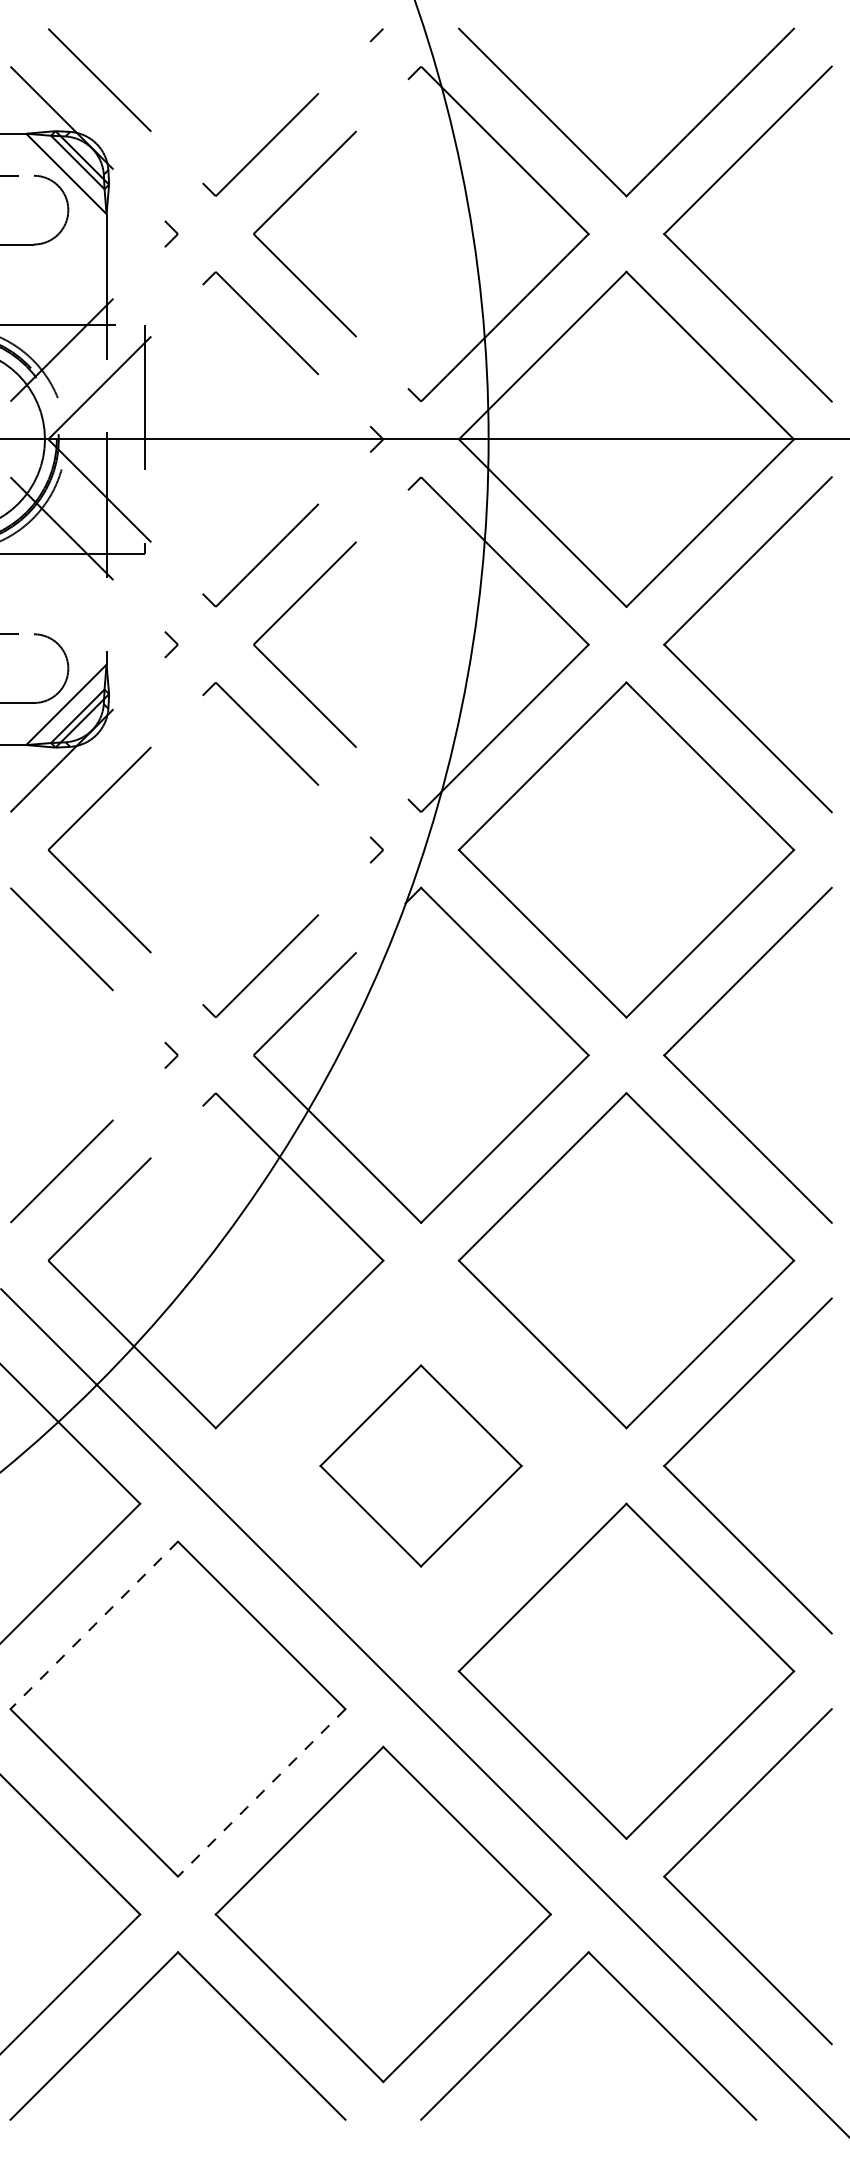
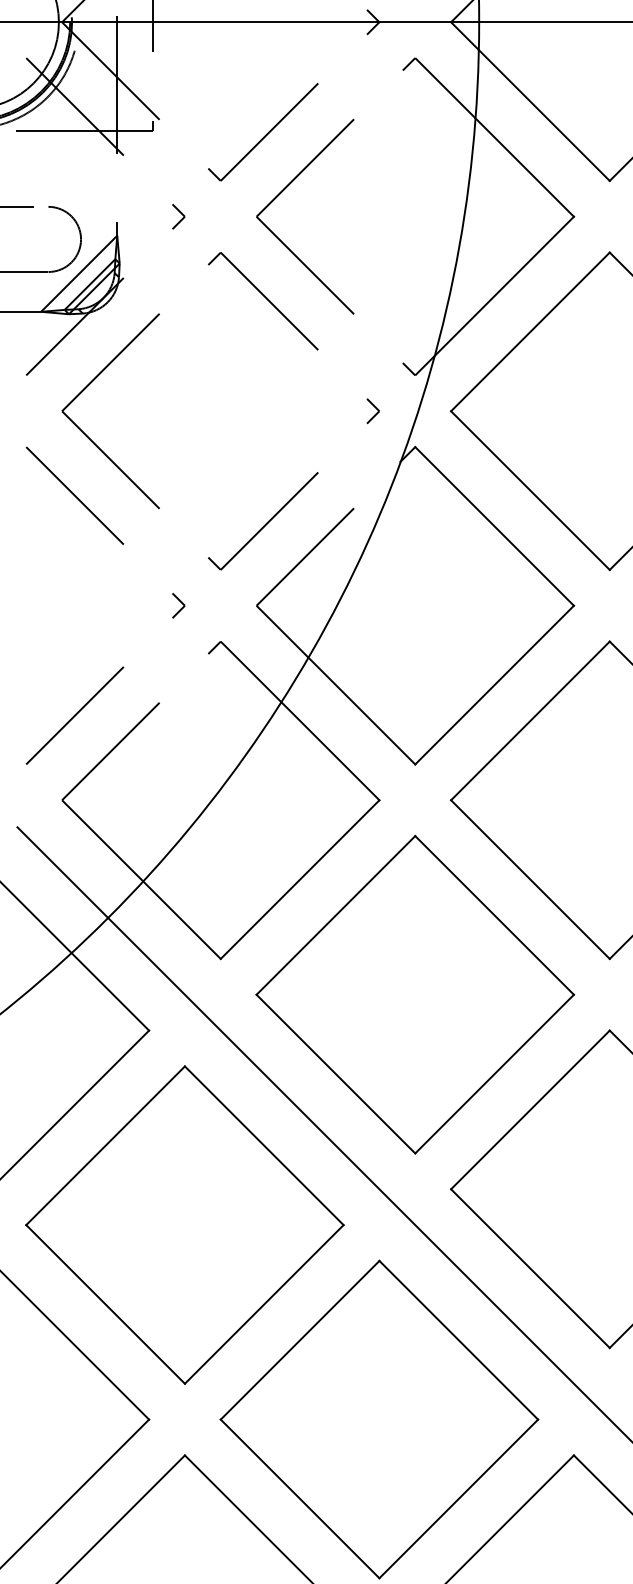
part: (420, 1465) -> (414, 994), size x1.67
line: (93, 1625) -> (104, 1145), dashed -> solid
line: (261, 1793) -> (264, 1305), dashed -> solid

